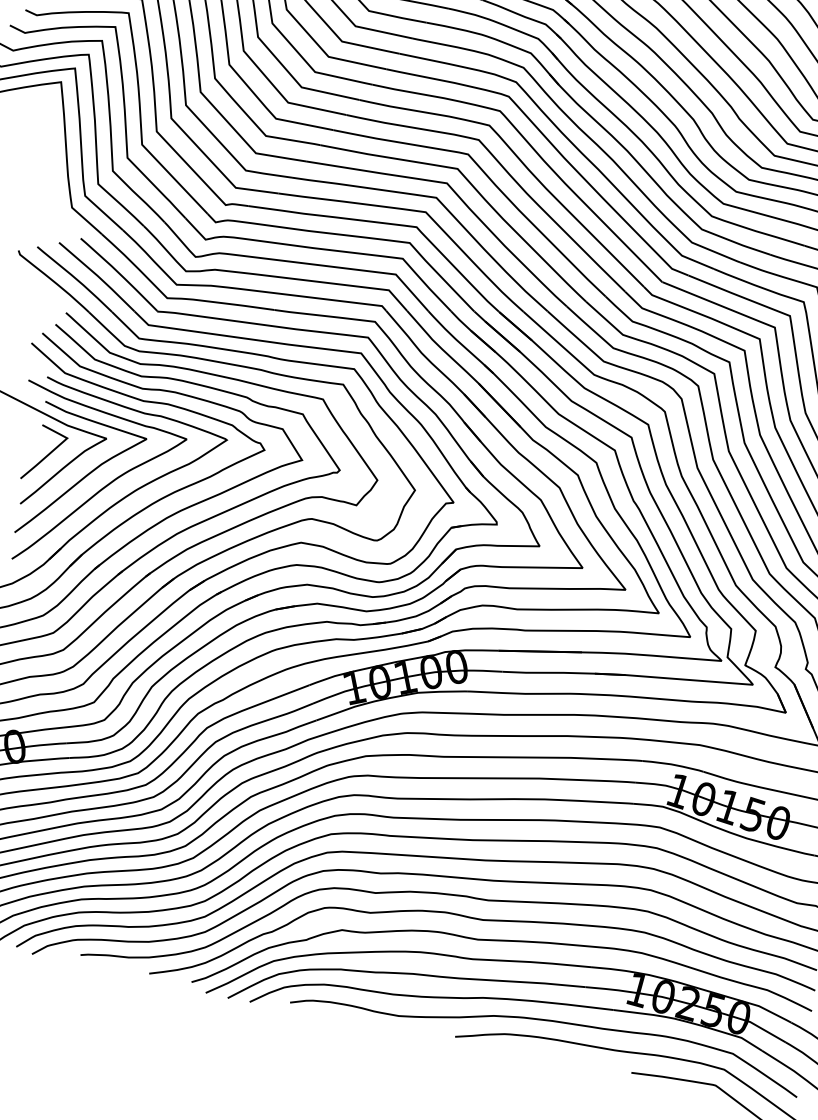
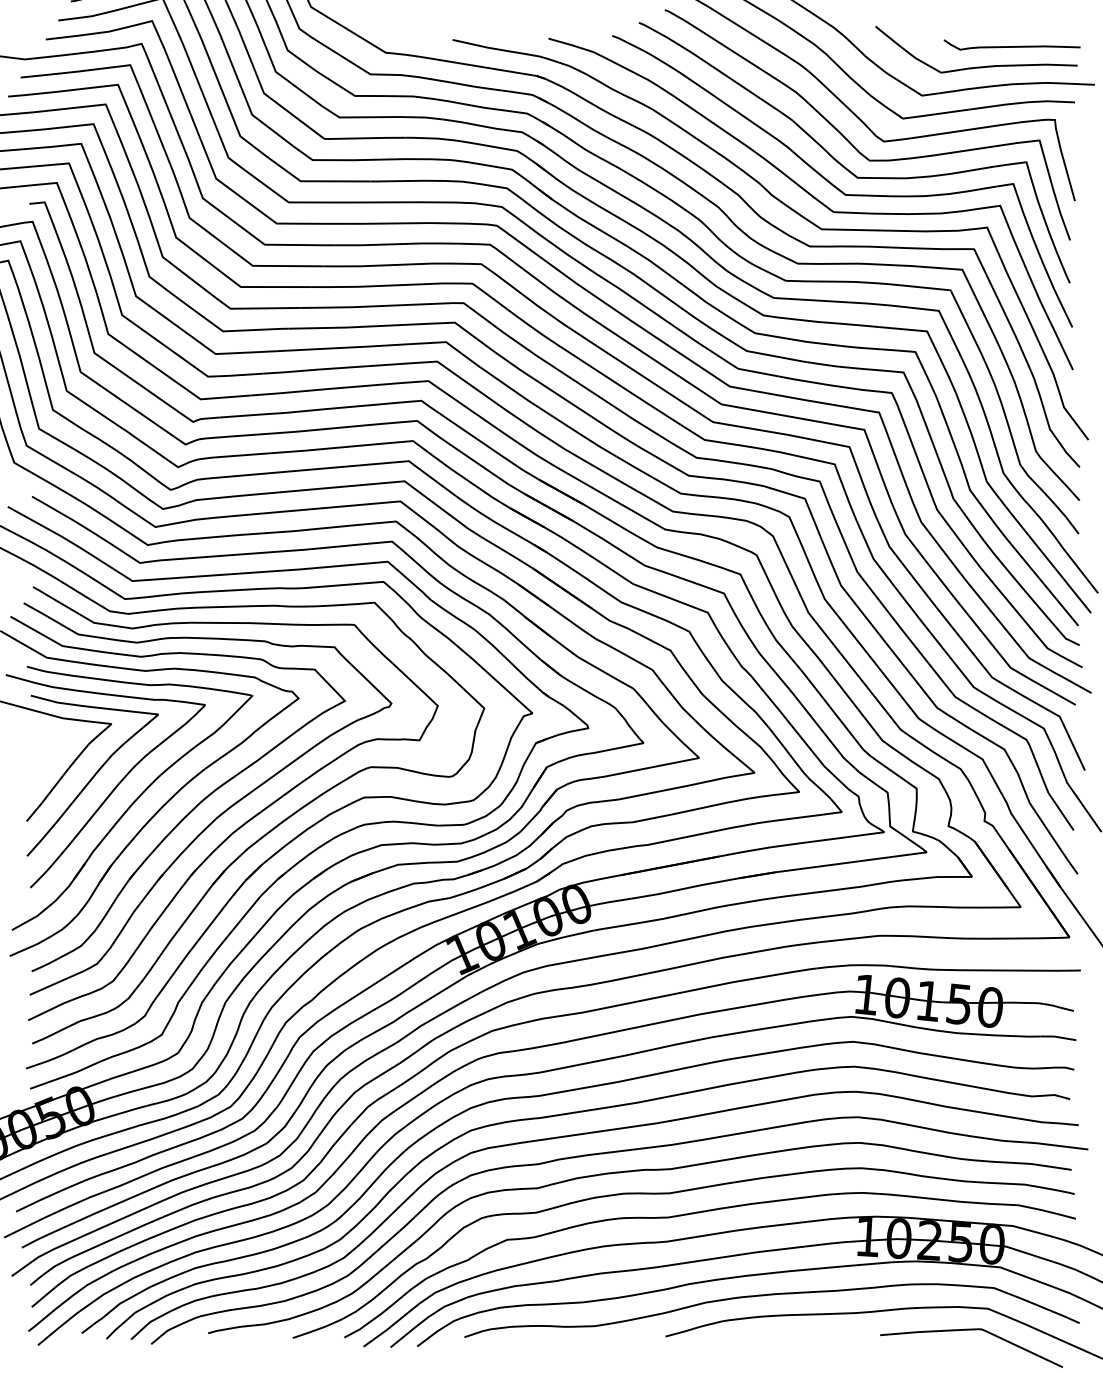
line: (46, 455) -> (45, 758), removed

